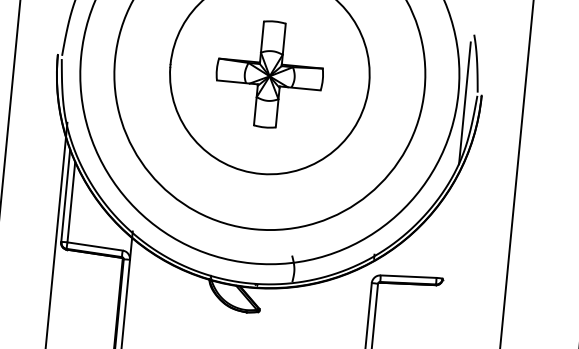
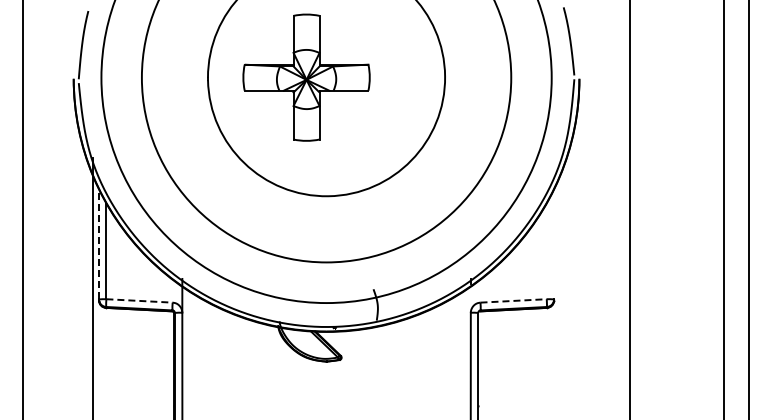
part: (269, 74) -> (306, 77), moved
line: (464, 103) -> (560, 89), removed
line: (66, 195) -> (99, 243), solid -> dashed
line: (95, 246) -> (140, 300), solid -> dashed
line: (409, 276) -> (514, 300), solid -> dashed

